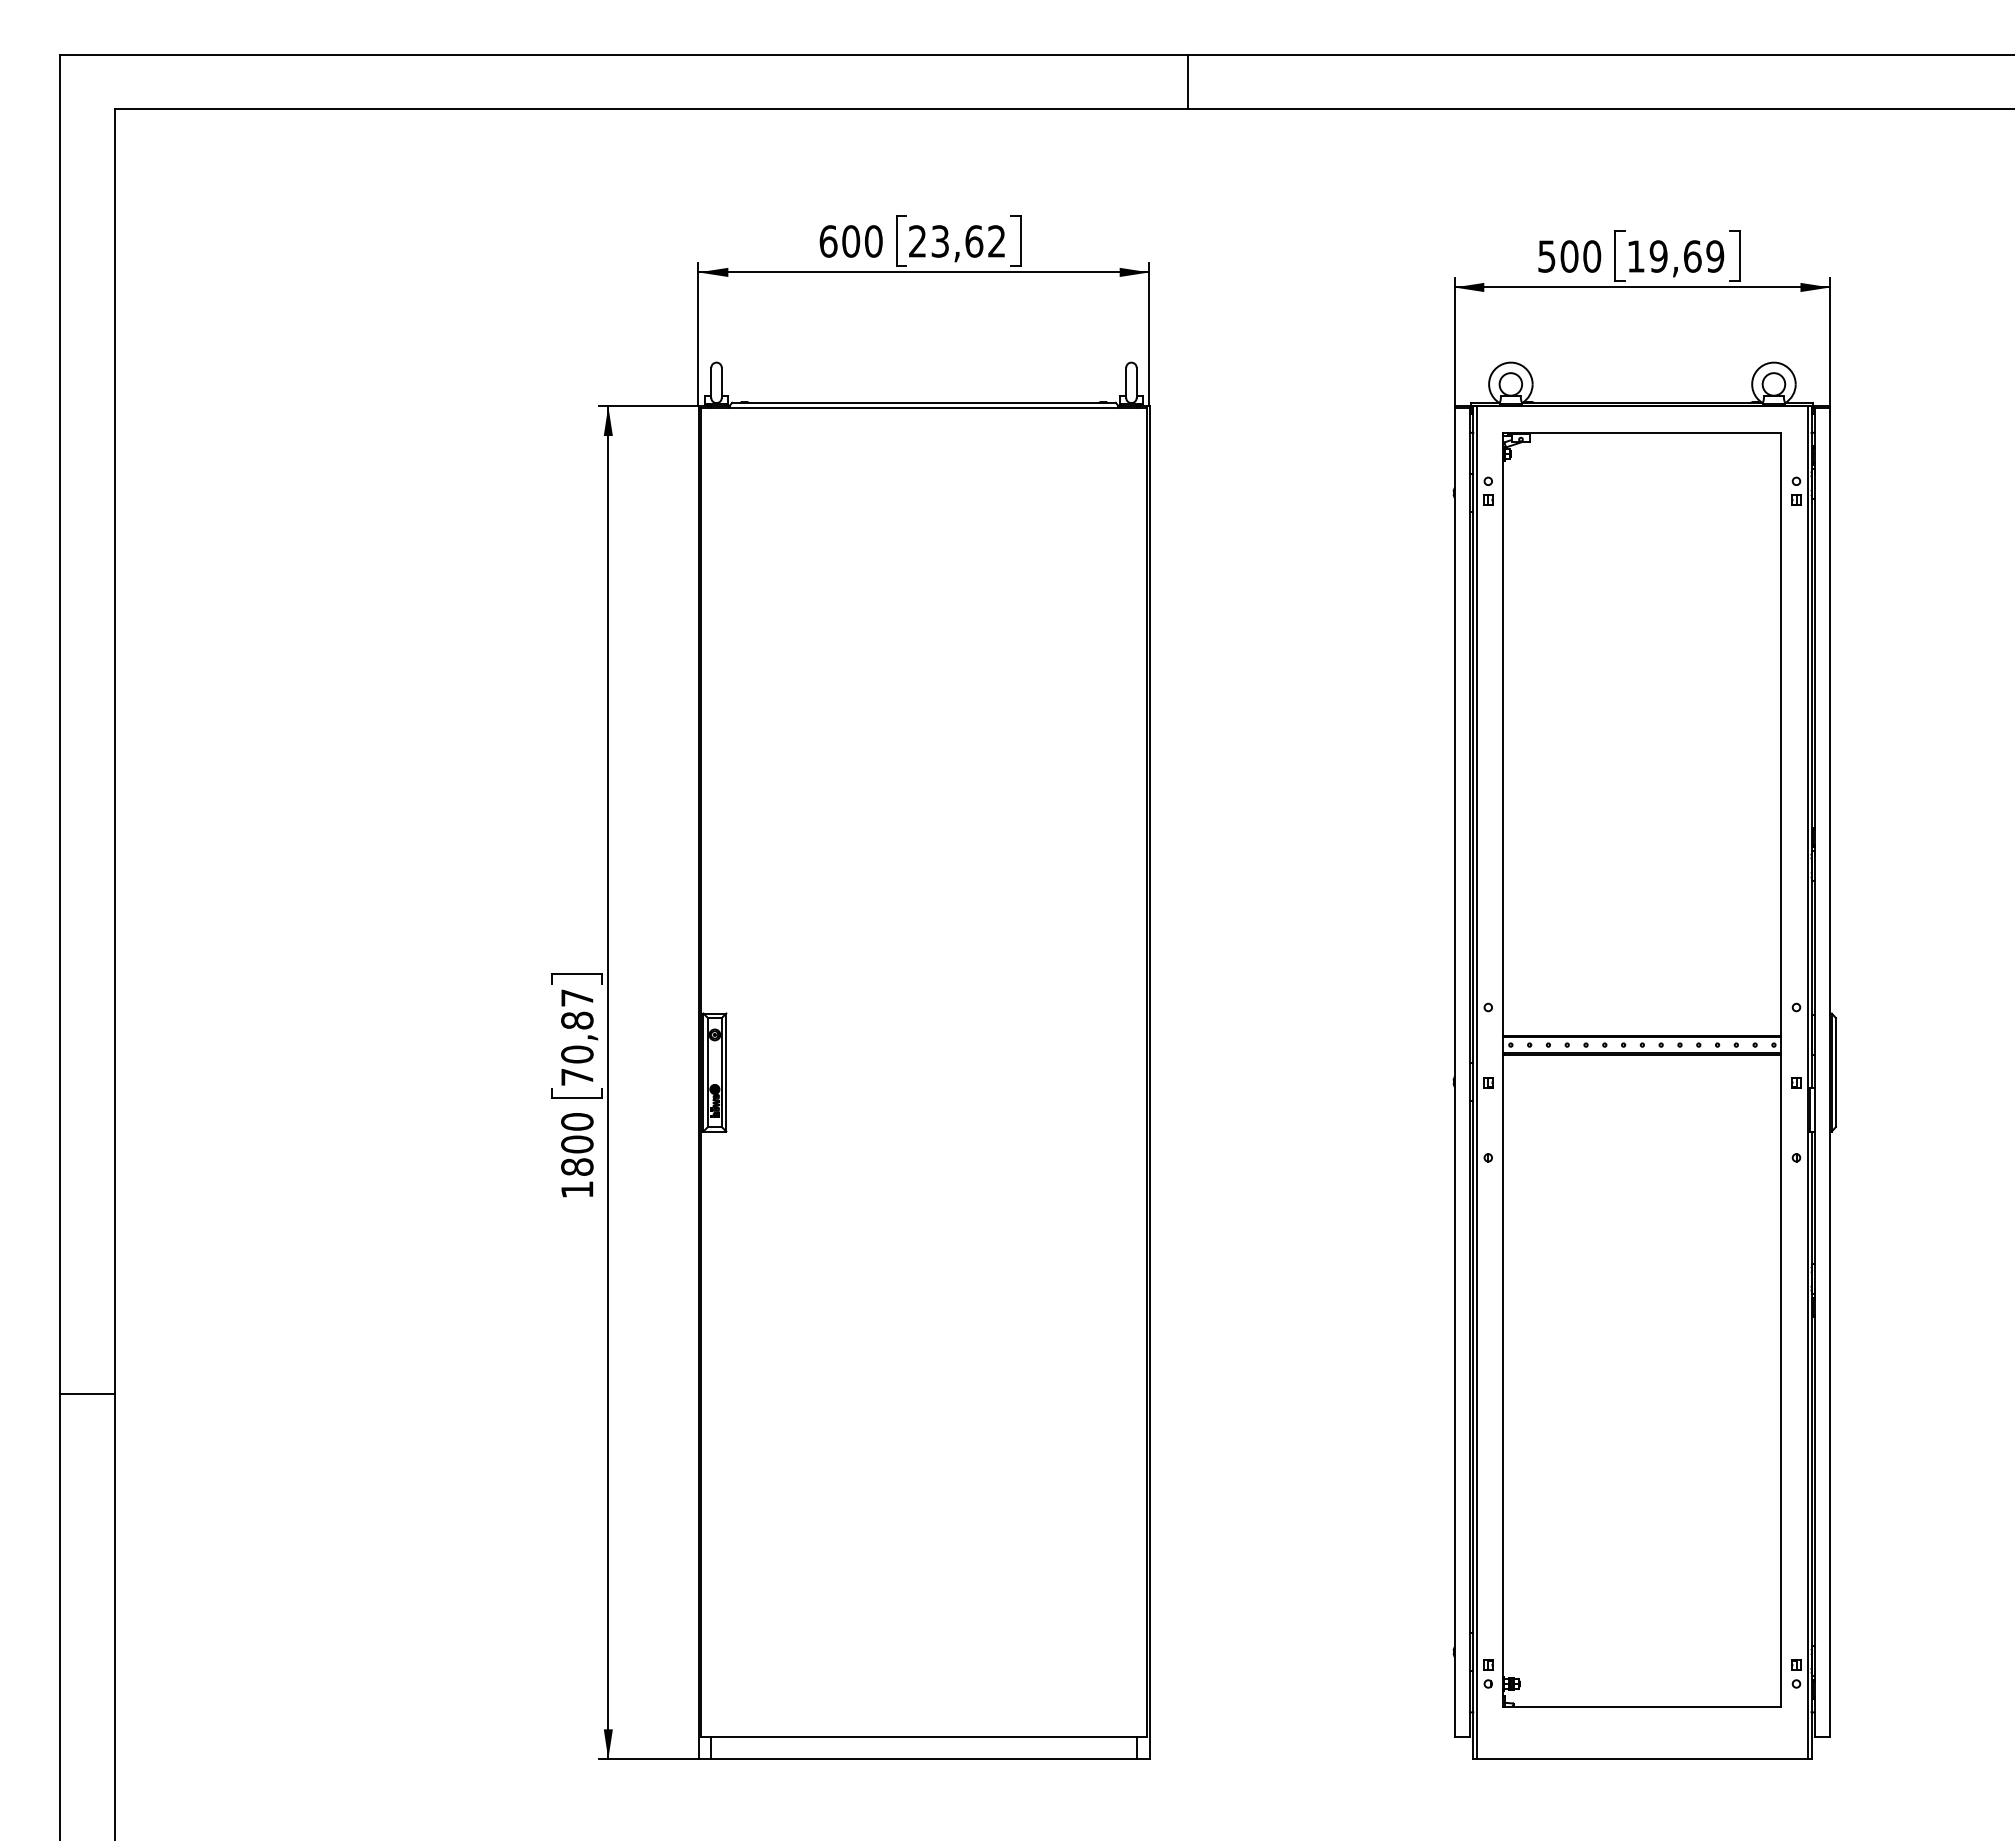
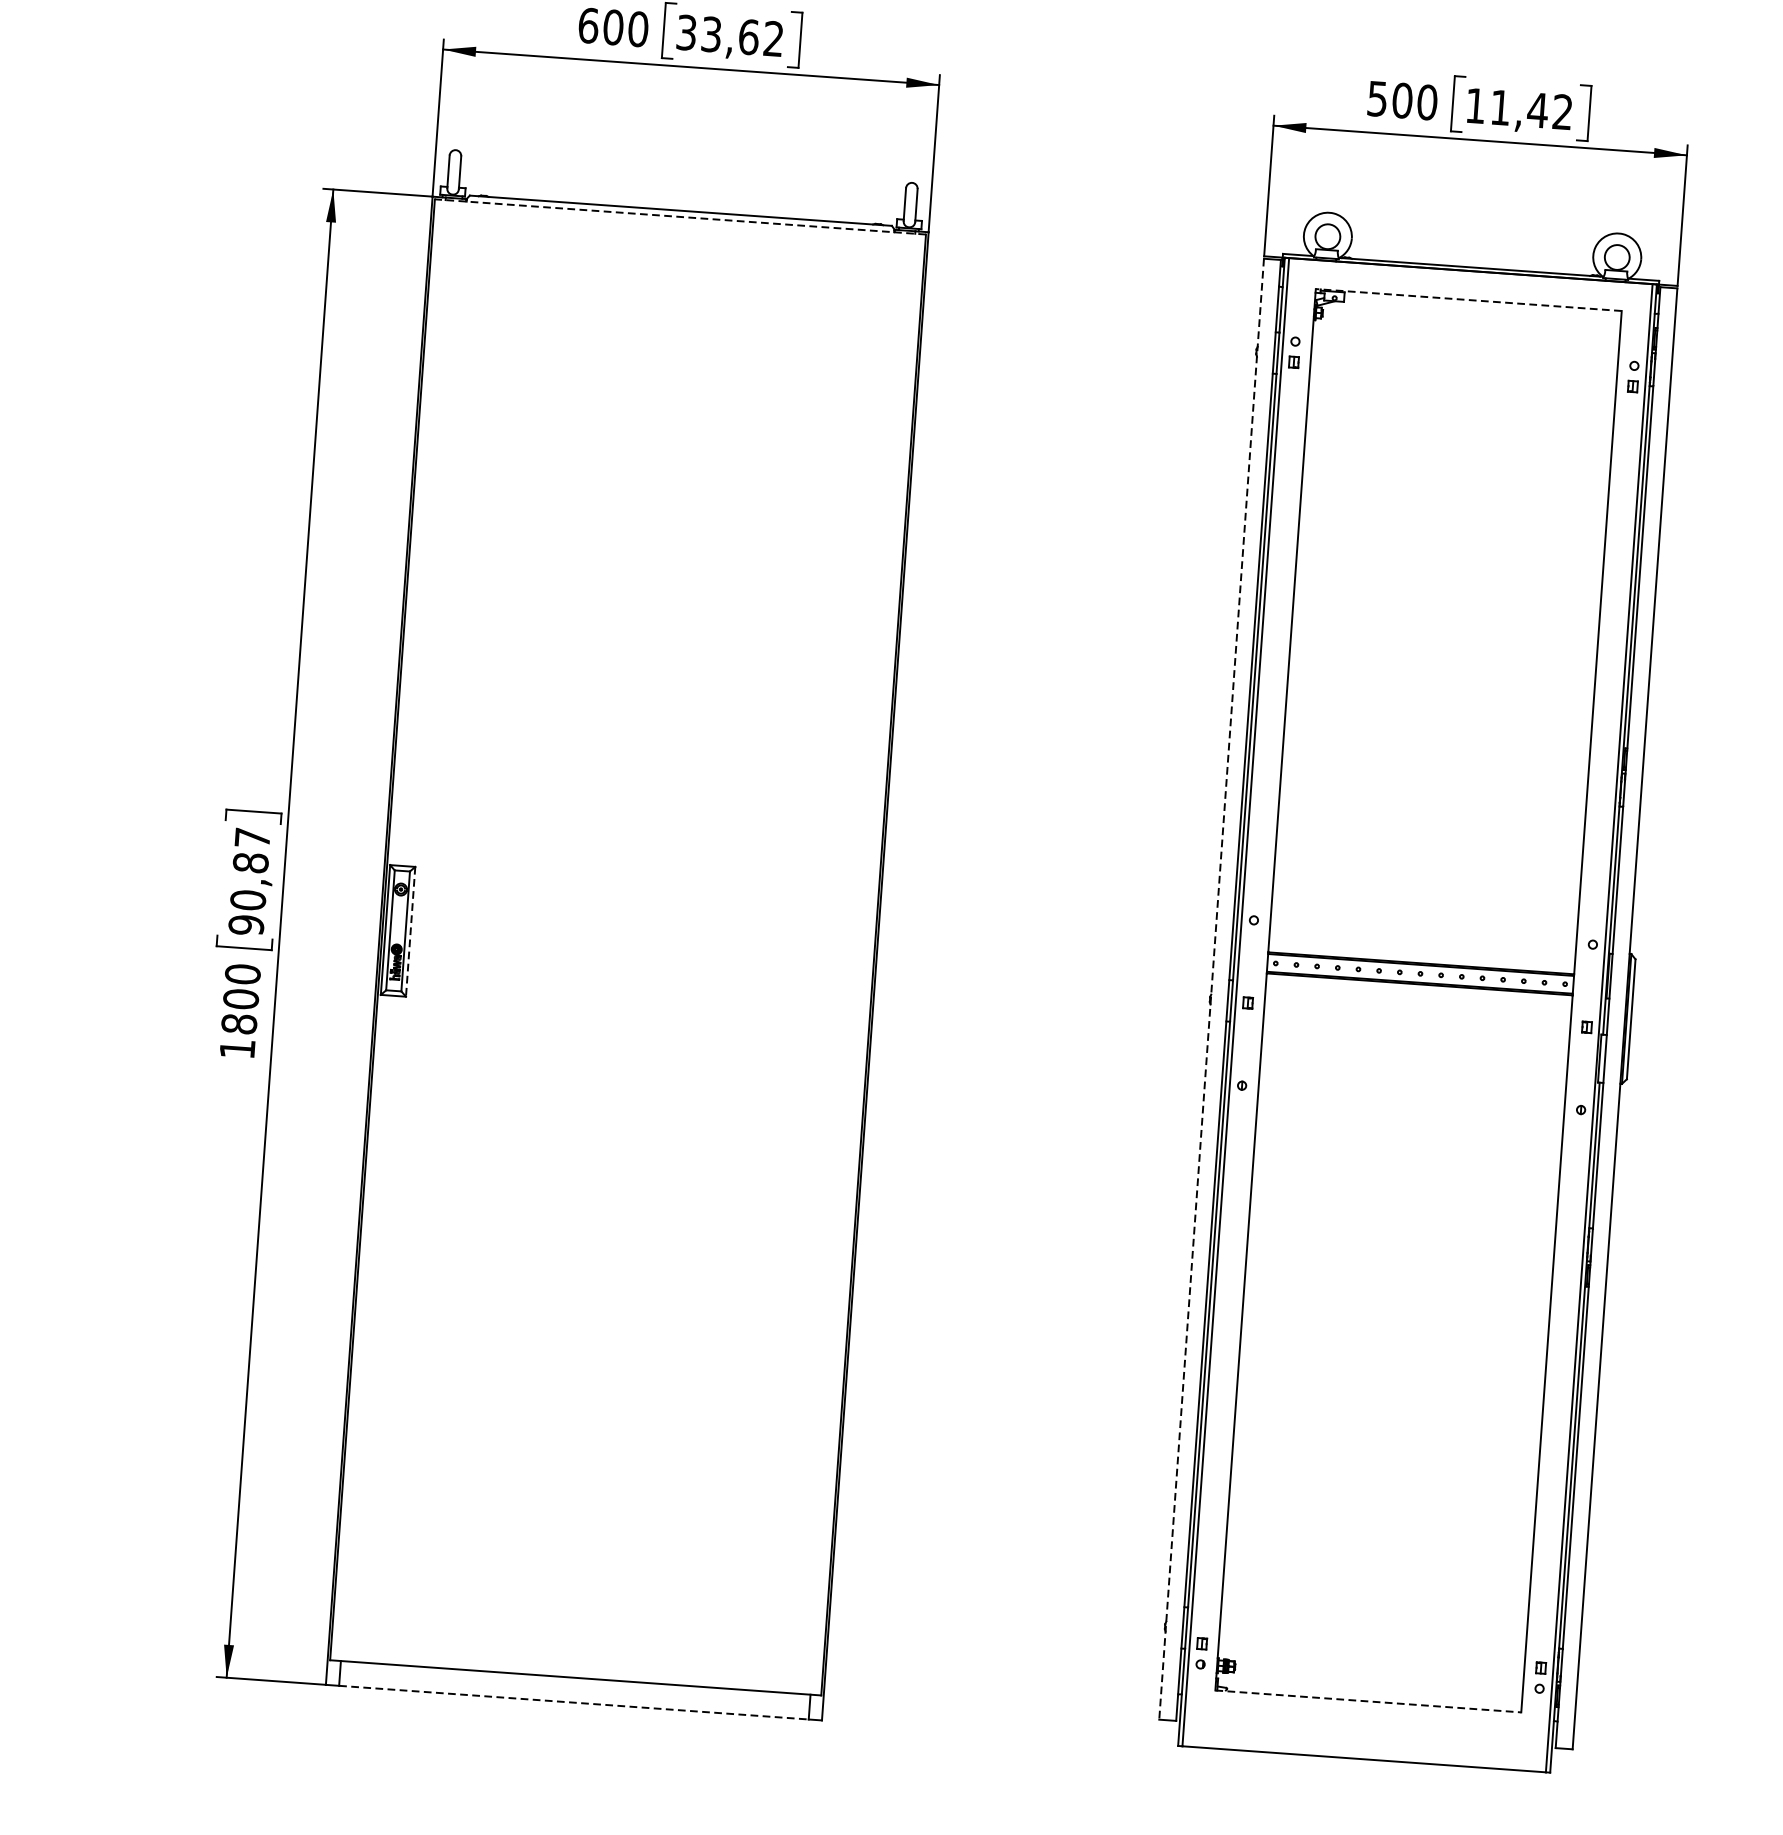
text: (917, 241) -> (686, 32), 23,62 -> 33,62
text: (1686, 256) -> (1531, 109), 19,69 -> 11,42
line: (923, 408) -> (679, 216), solid -> dashed
line: (1641, 432) -> (1467, 299), solid -> dashed
line: (726, 1073) -> (410, 932), solid -> dashed
line: (1454, 1073) -> (1211, 990), solid -> dashed
text: (577, 1077) -> (246, 925), 70,87 -> 90,87
line: (1642, 1706) -> (1368, 1701), solid -> dashed
line: (924, 1759) -> (574, 1703), solid -> dashed

